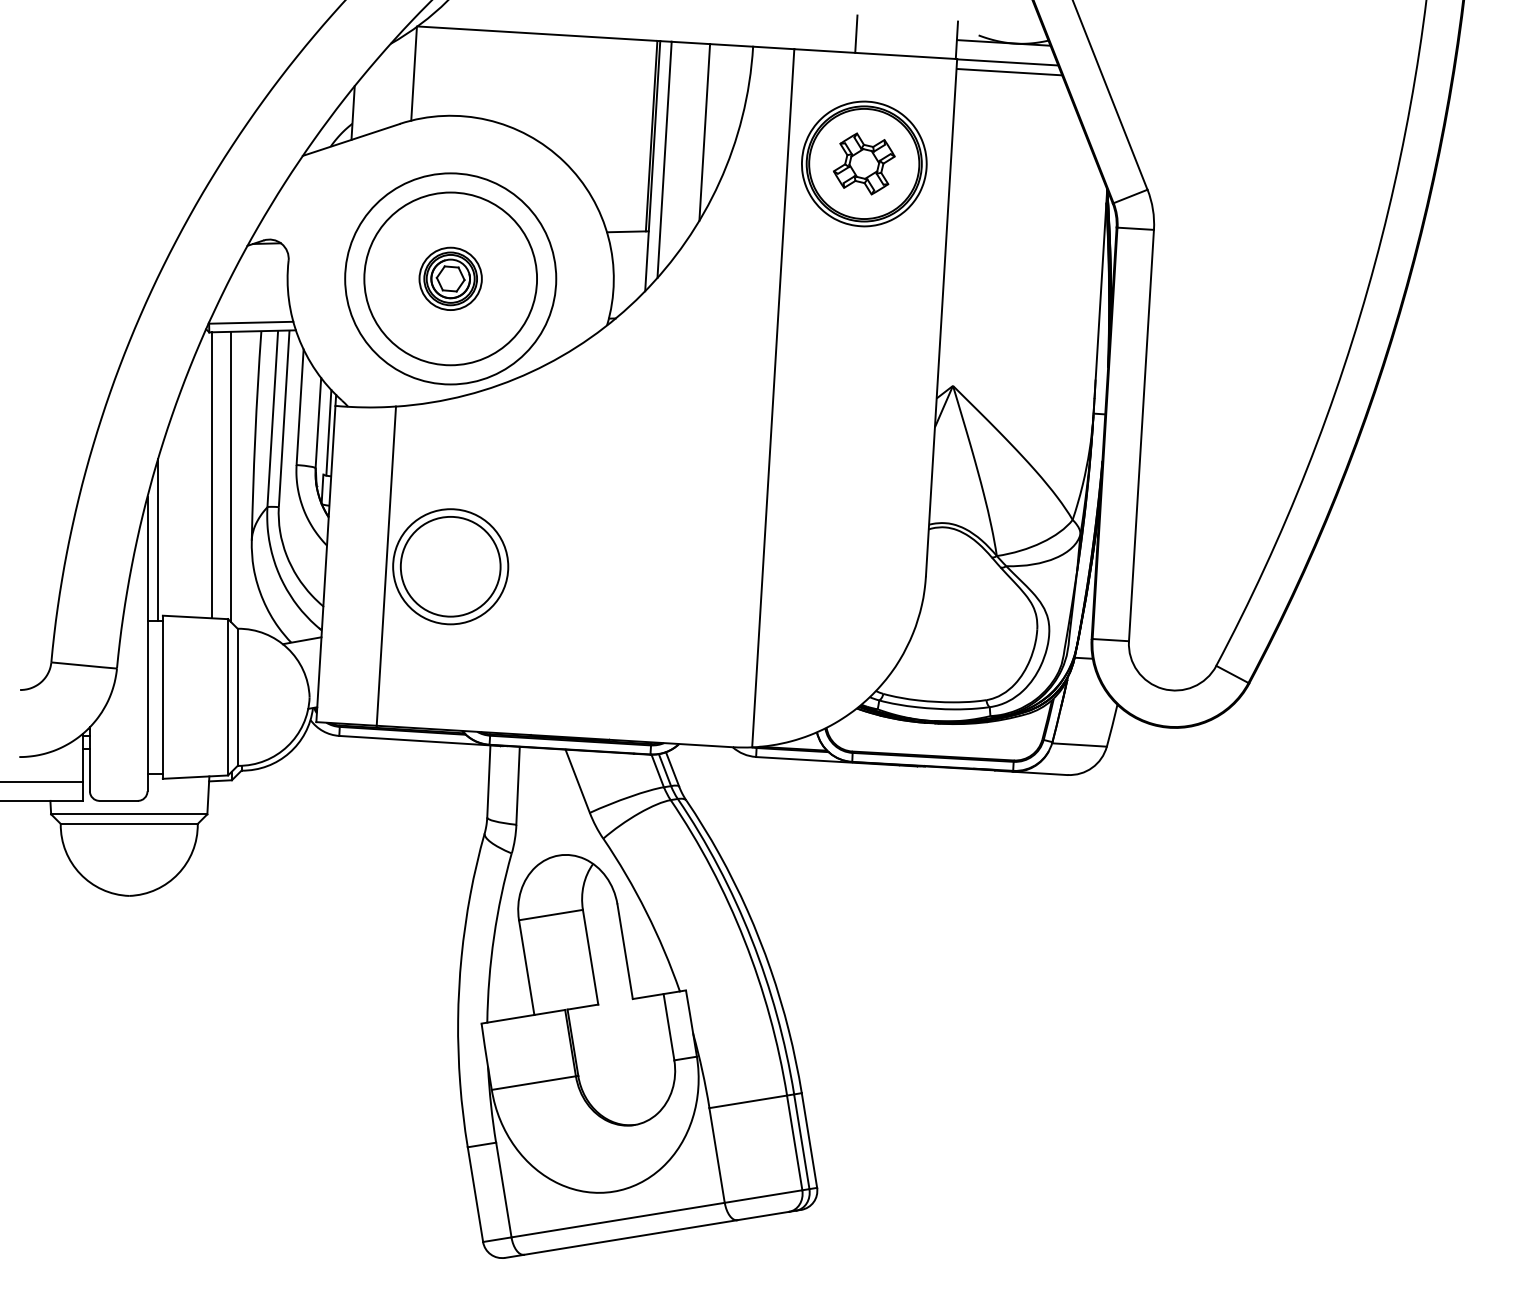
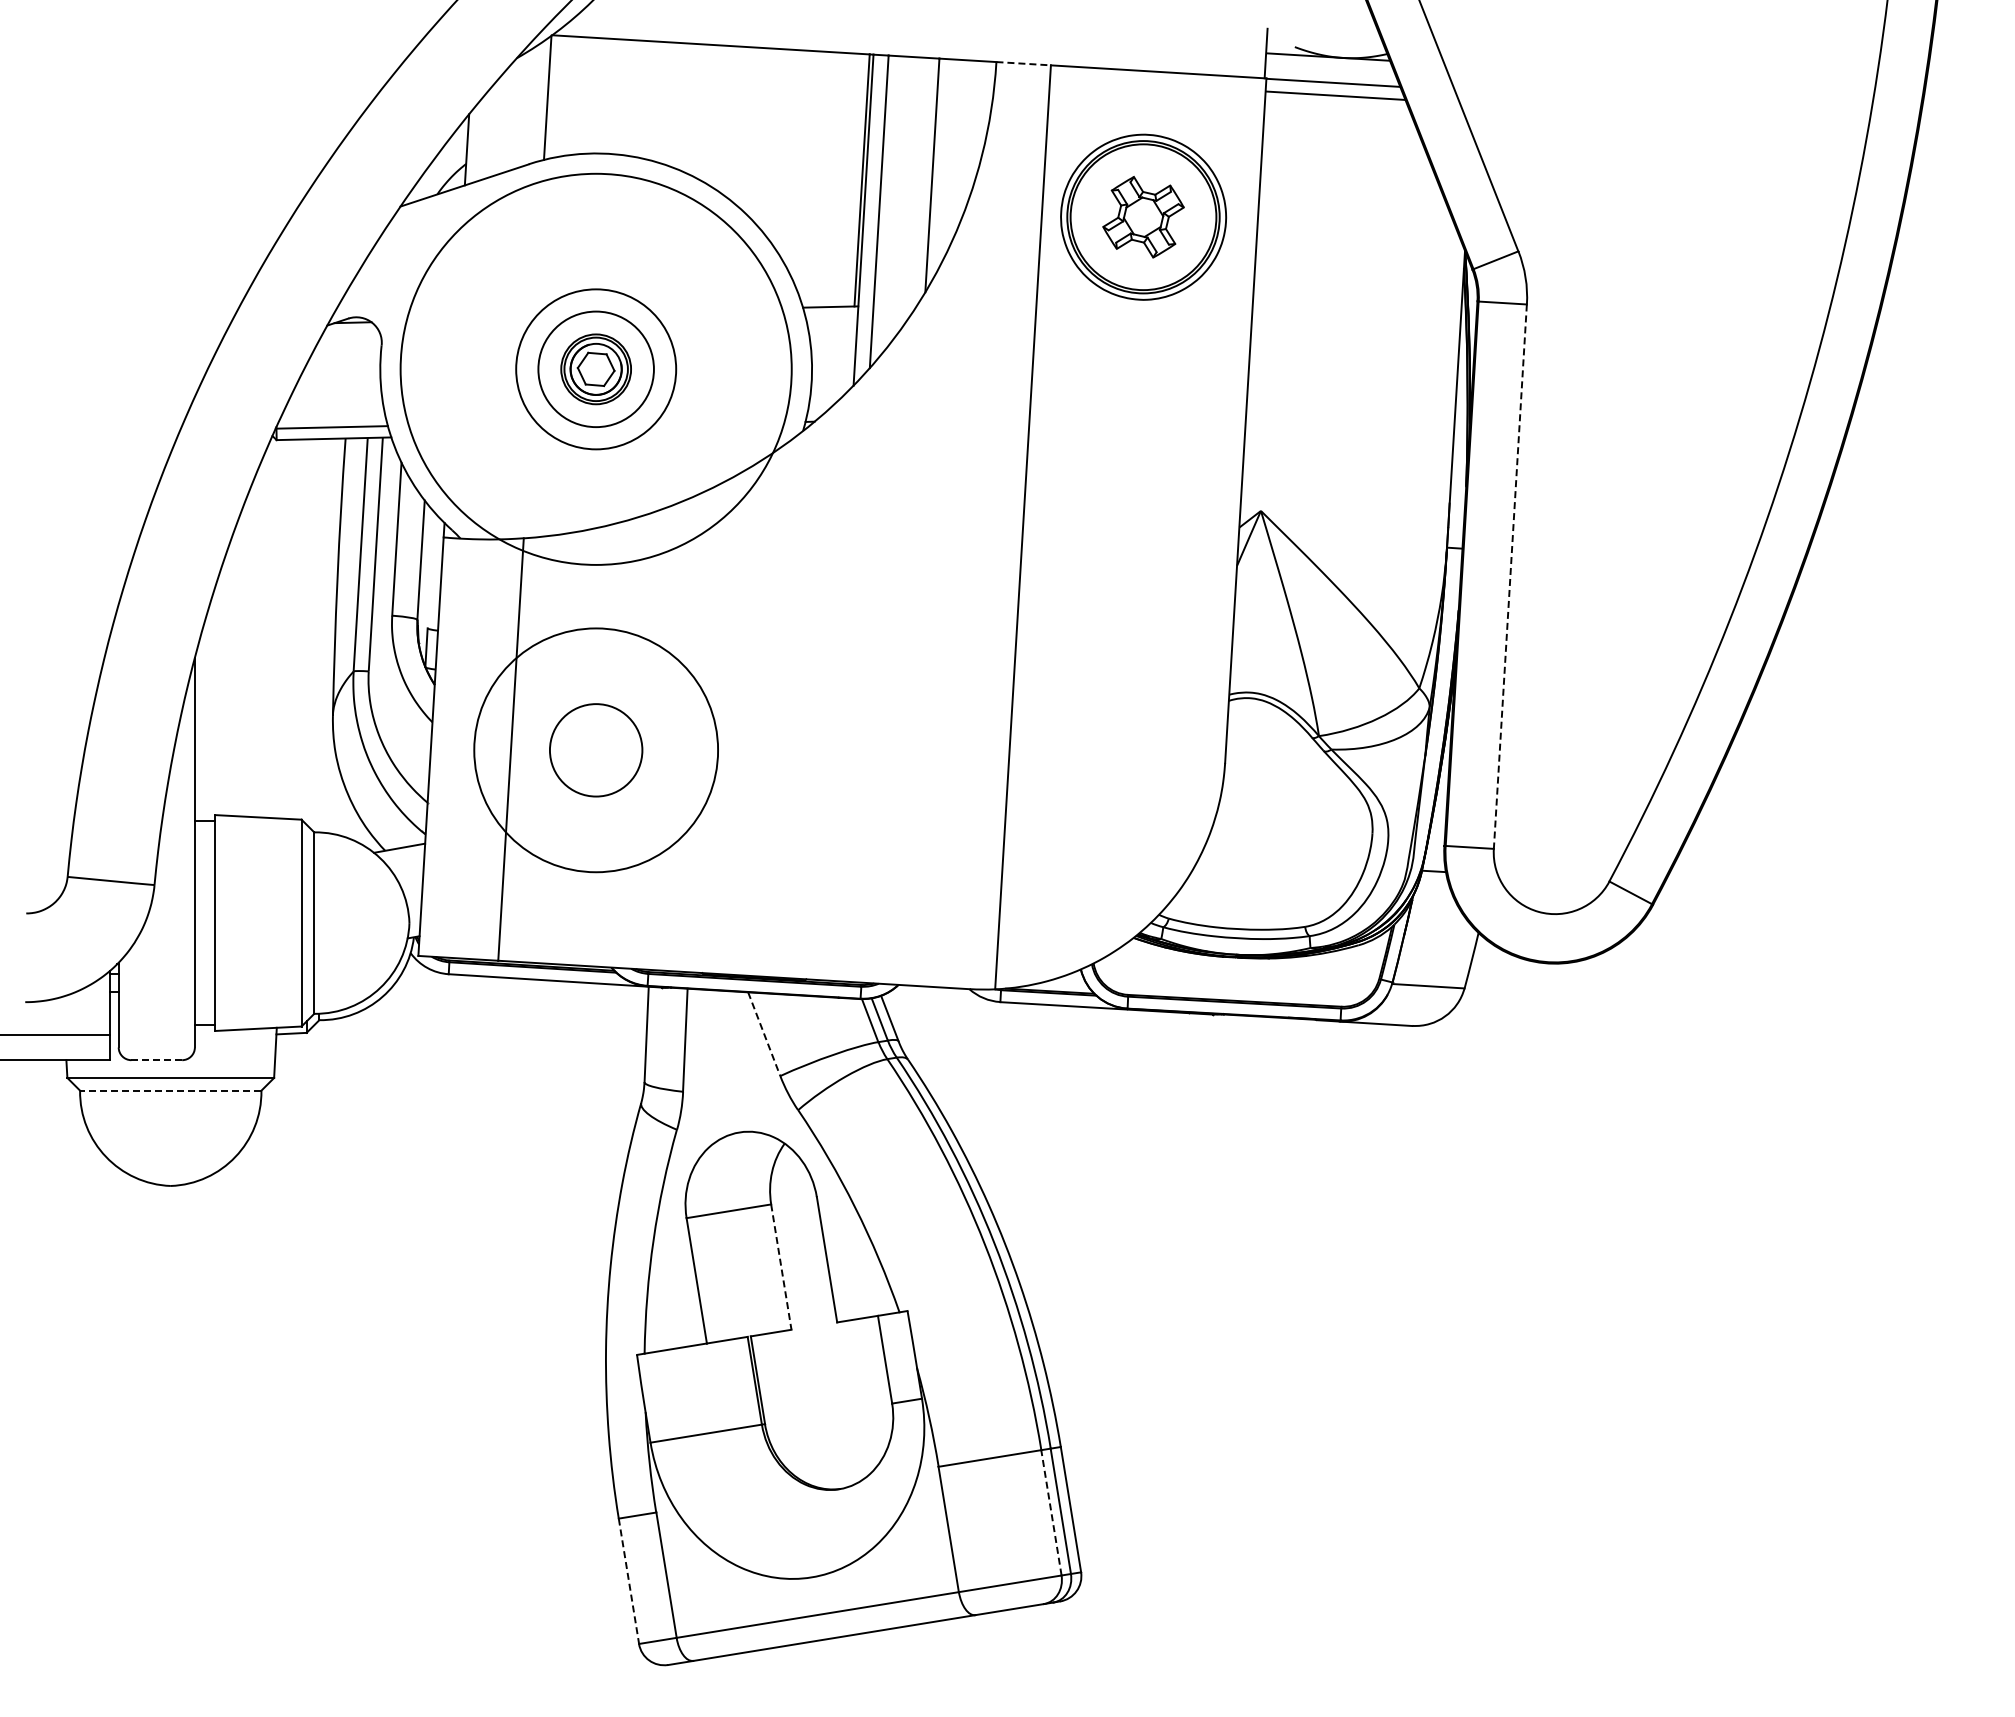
line: (855, 34) -> (1132, 45), removed
line: (774, 47) -> (1024, 63), solid -> dashed
circle: (450, 279) -> (595, 369), size x0.7
circle: (450, 279) -> (595, 369), size x1.4
circle: (450, 279) -> (595, 369), size x1.4
line: (328, 432) -> (434, 572), removed
line: (1141, 435) -> (1510, 576), solid -> dashed
line: (212, 474) -> (280, 628), removed
line: (231, 476) -> (305, 631), removed
line: (157, 539) -> (208, 714), removed
circle: (450, 566) -> (595, 750), size x1.6
circle: (450, 566) -> (596, 750), size x0.7
line: (577, 781) -> (764, 1034), solid -> dashed
line: (119, 801) -> (157, 1060), solid -> dashed
line: (129, 823) -> (170, 1090), solid -> dashed
line: (590, 957) -> (781, 1267), solid -> dashed
line: (794, 1142) -> (1051, 1512), solid -> dashed
line: (475, 1194) -> (629, 1581), solid -> dashed

